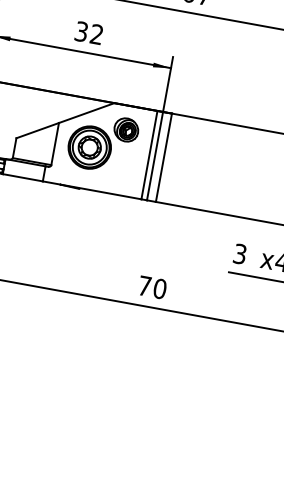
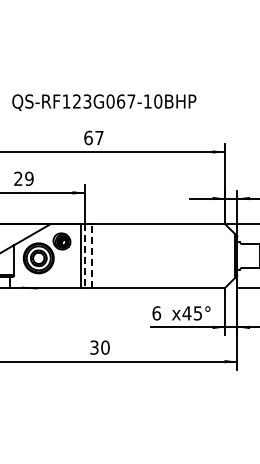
text: (88, 32) -> (23, 178), 32 -> 29
line: (155, 156) -> (85, 256), solid -> dashed
line: (163, 158) -> (91, 256), solid -> dashed
text: (239, 254) -> (156, 313), 3 -> 6
text: (144, 285) -> (94, 347), 70 -> 30

